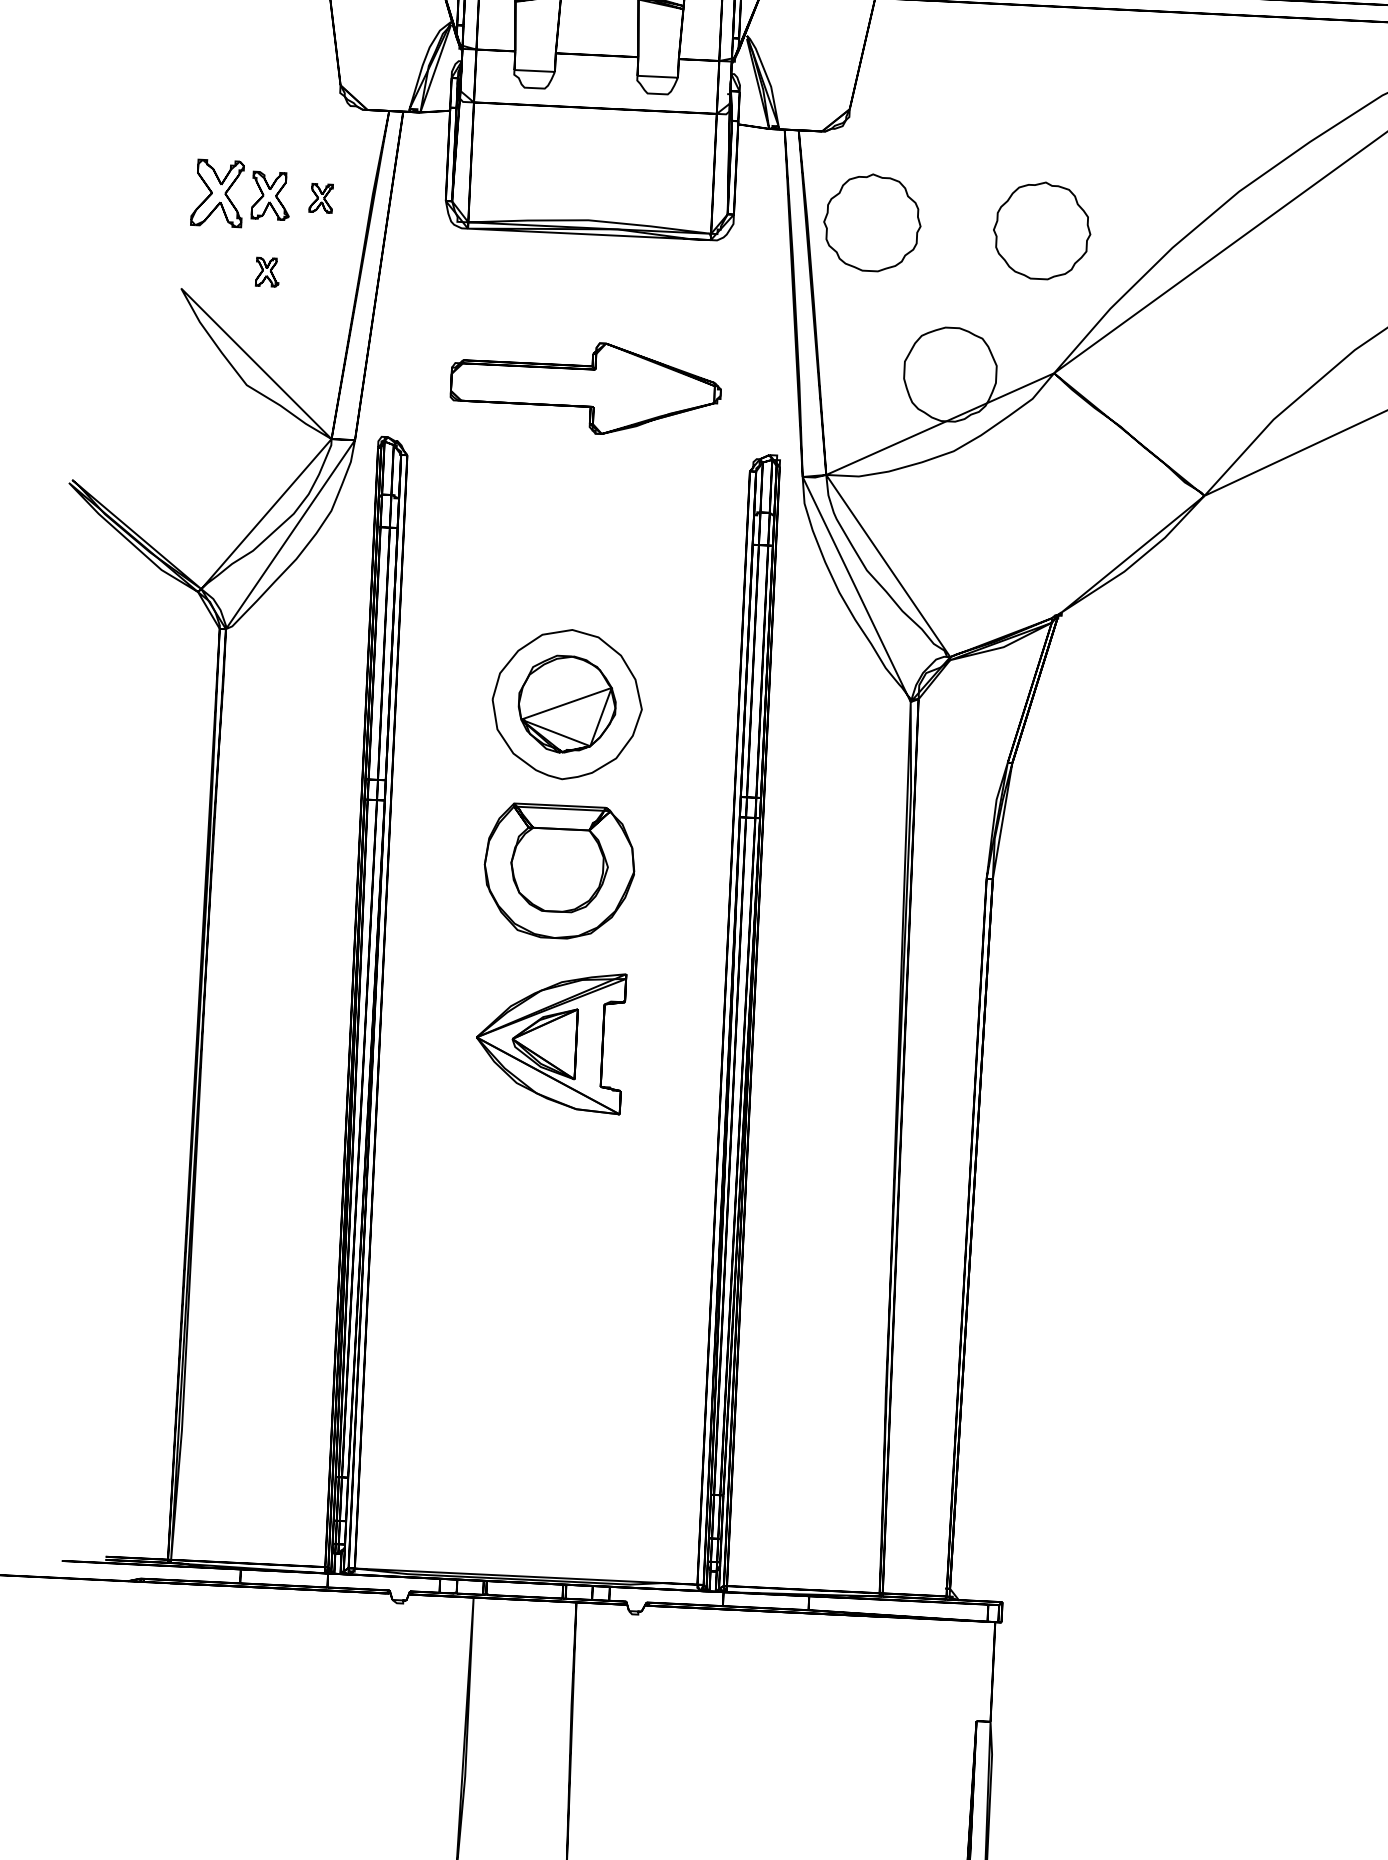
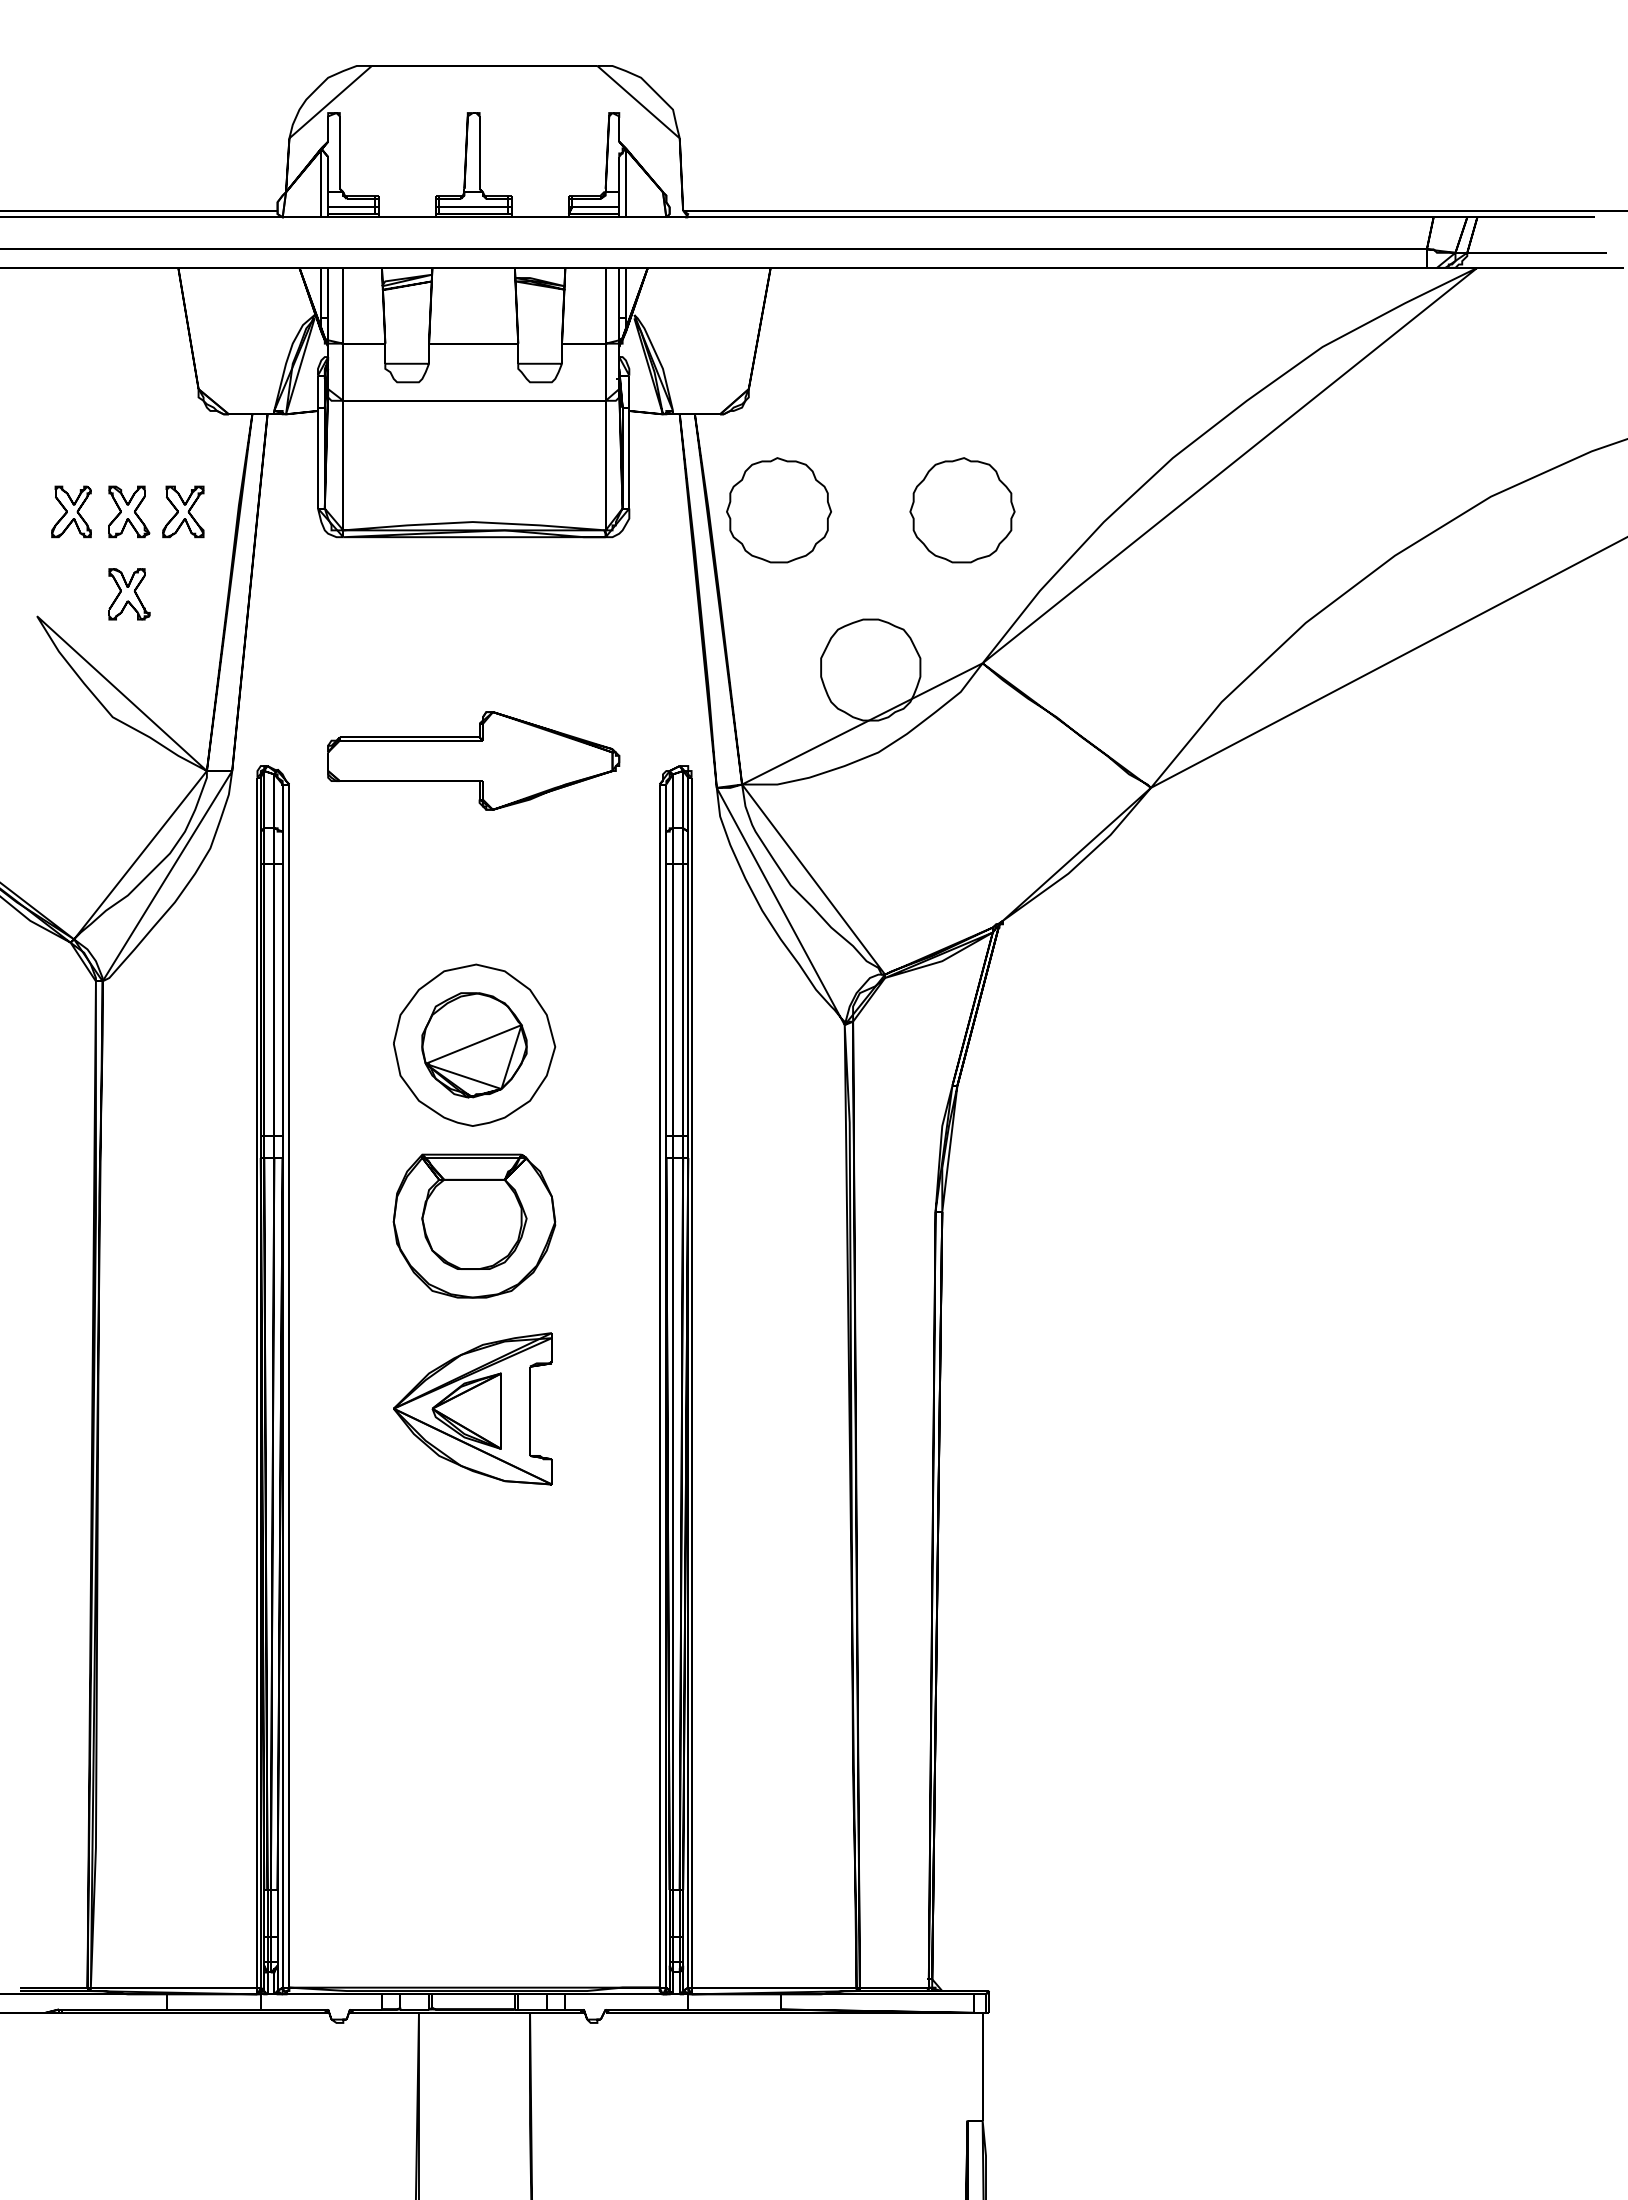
part: (217, 193) -> (71, 511), size x0.71
part: (321, 197) -> (183, 511), size x1.67
part: (267, 272) -> (129, 594), size x1.67
part: (585, 387) -> (473, 760), moved

